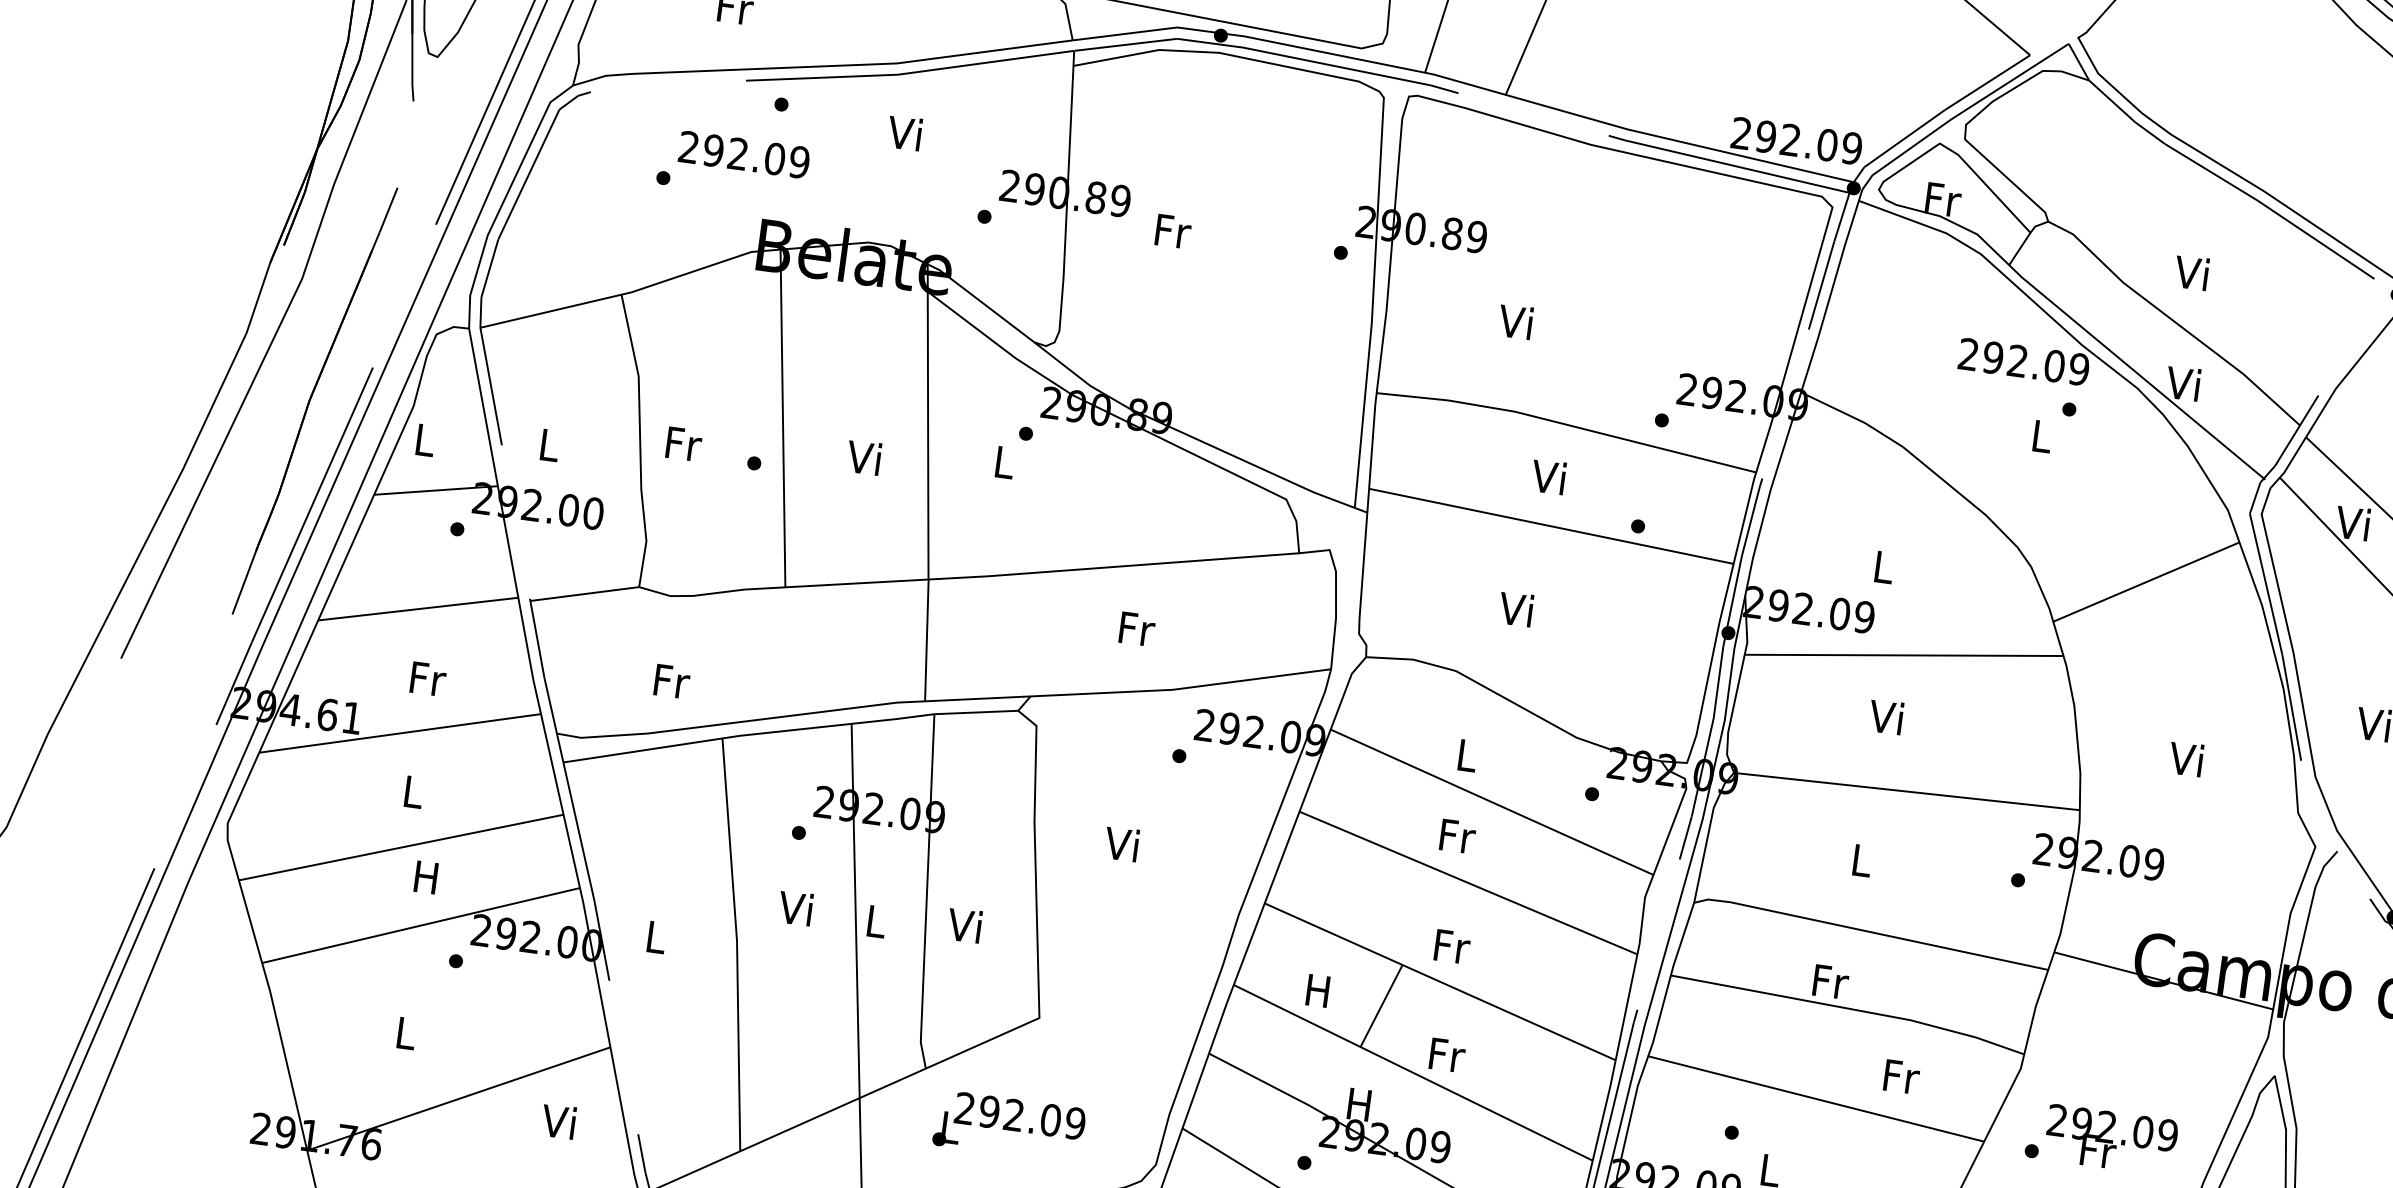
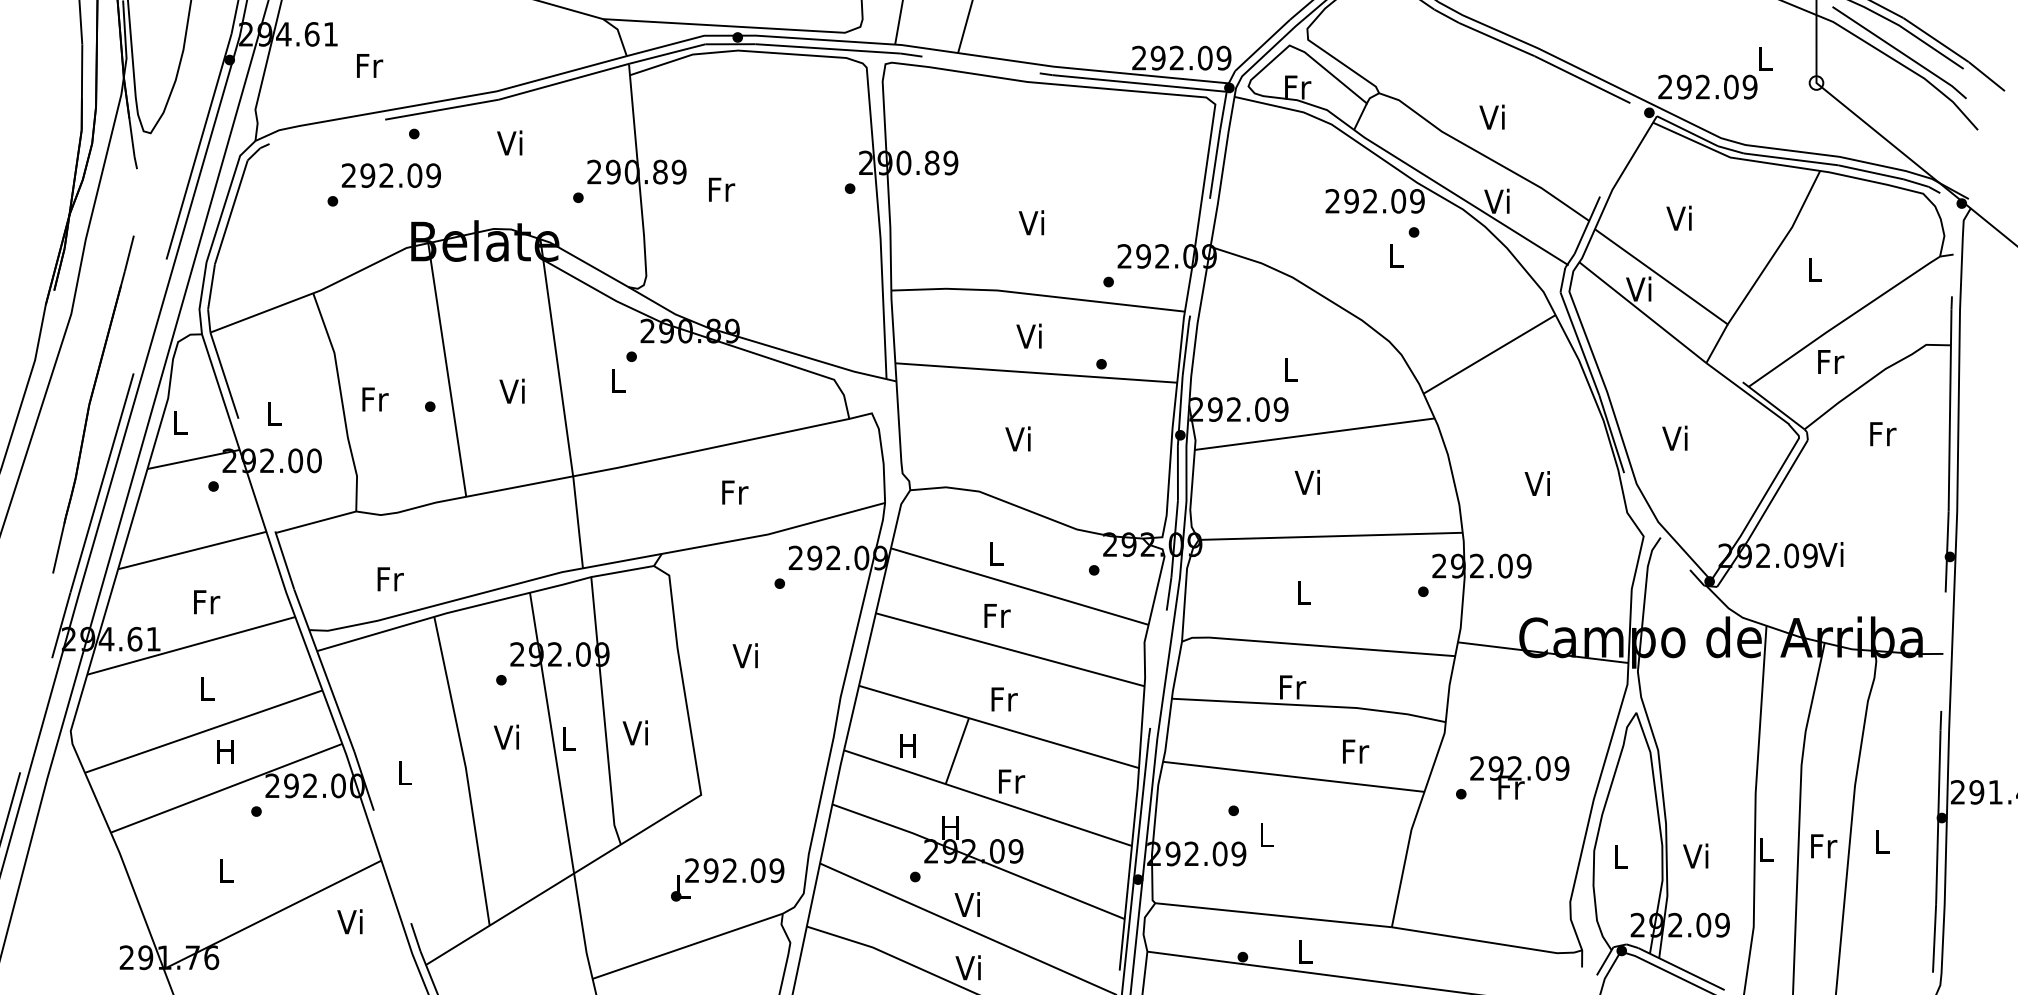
text: (1515, 321) -> (1031, 222), moved
text: (1009, 1126) -> (727, 879), moved

